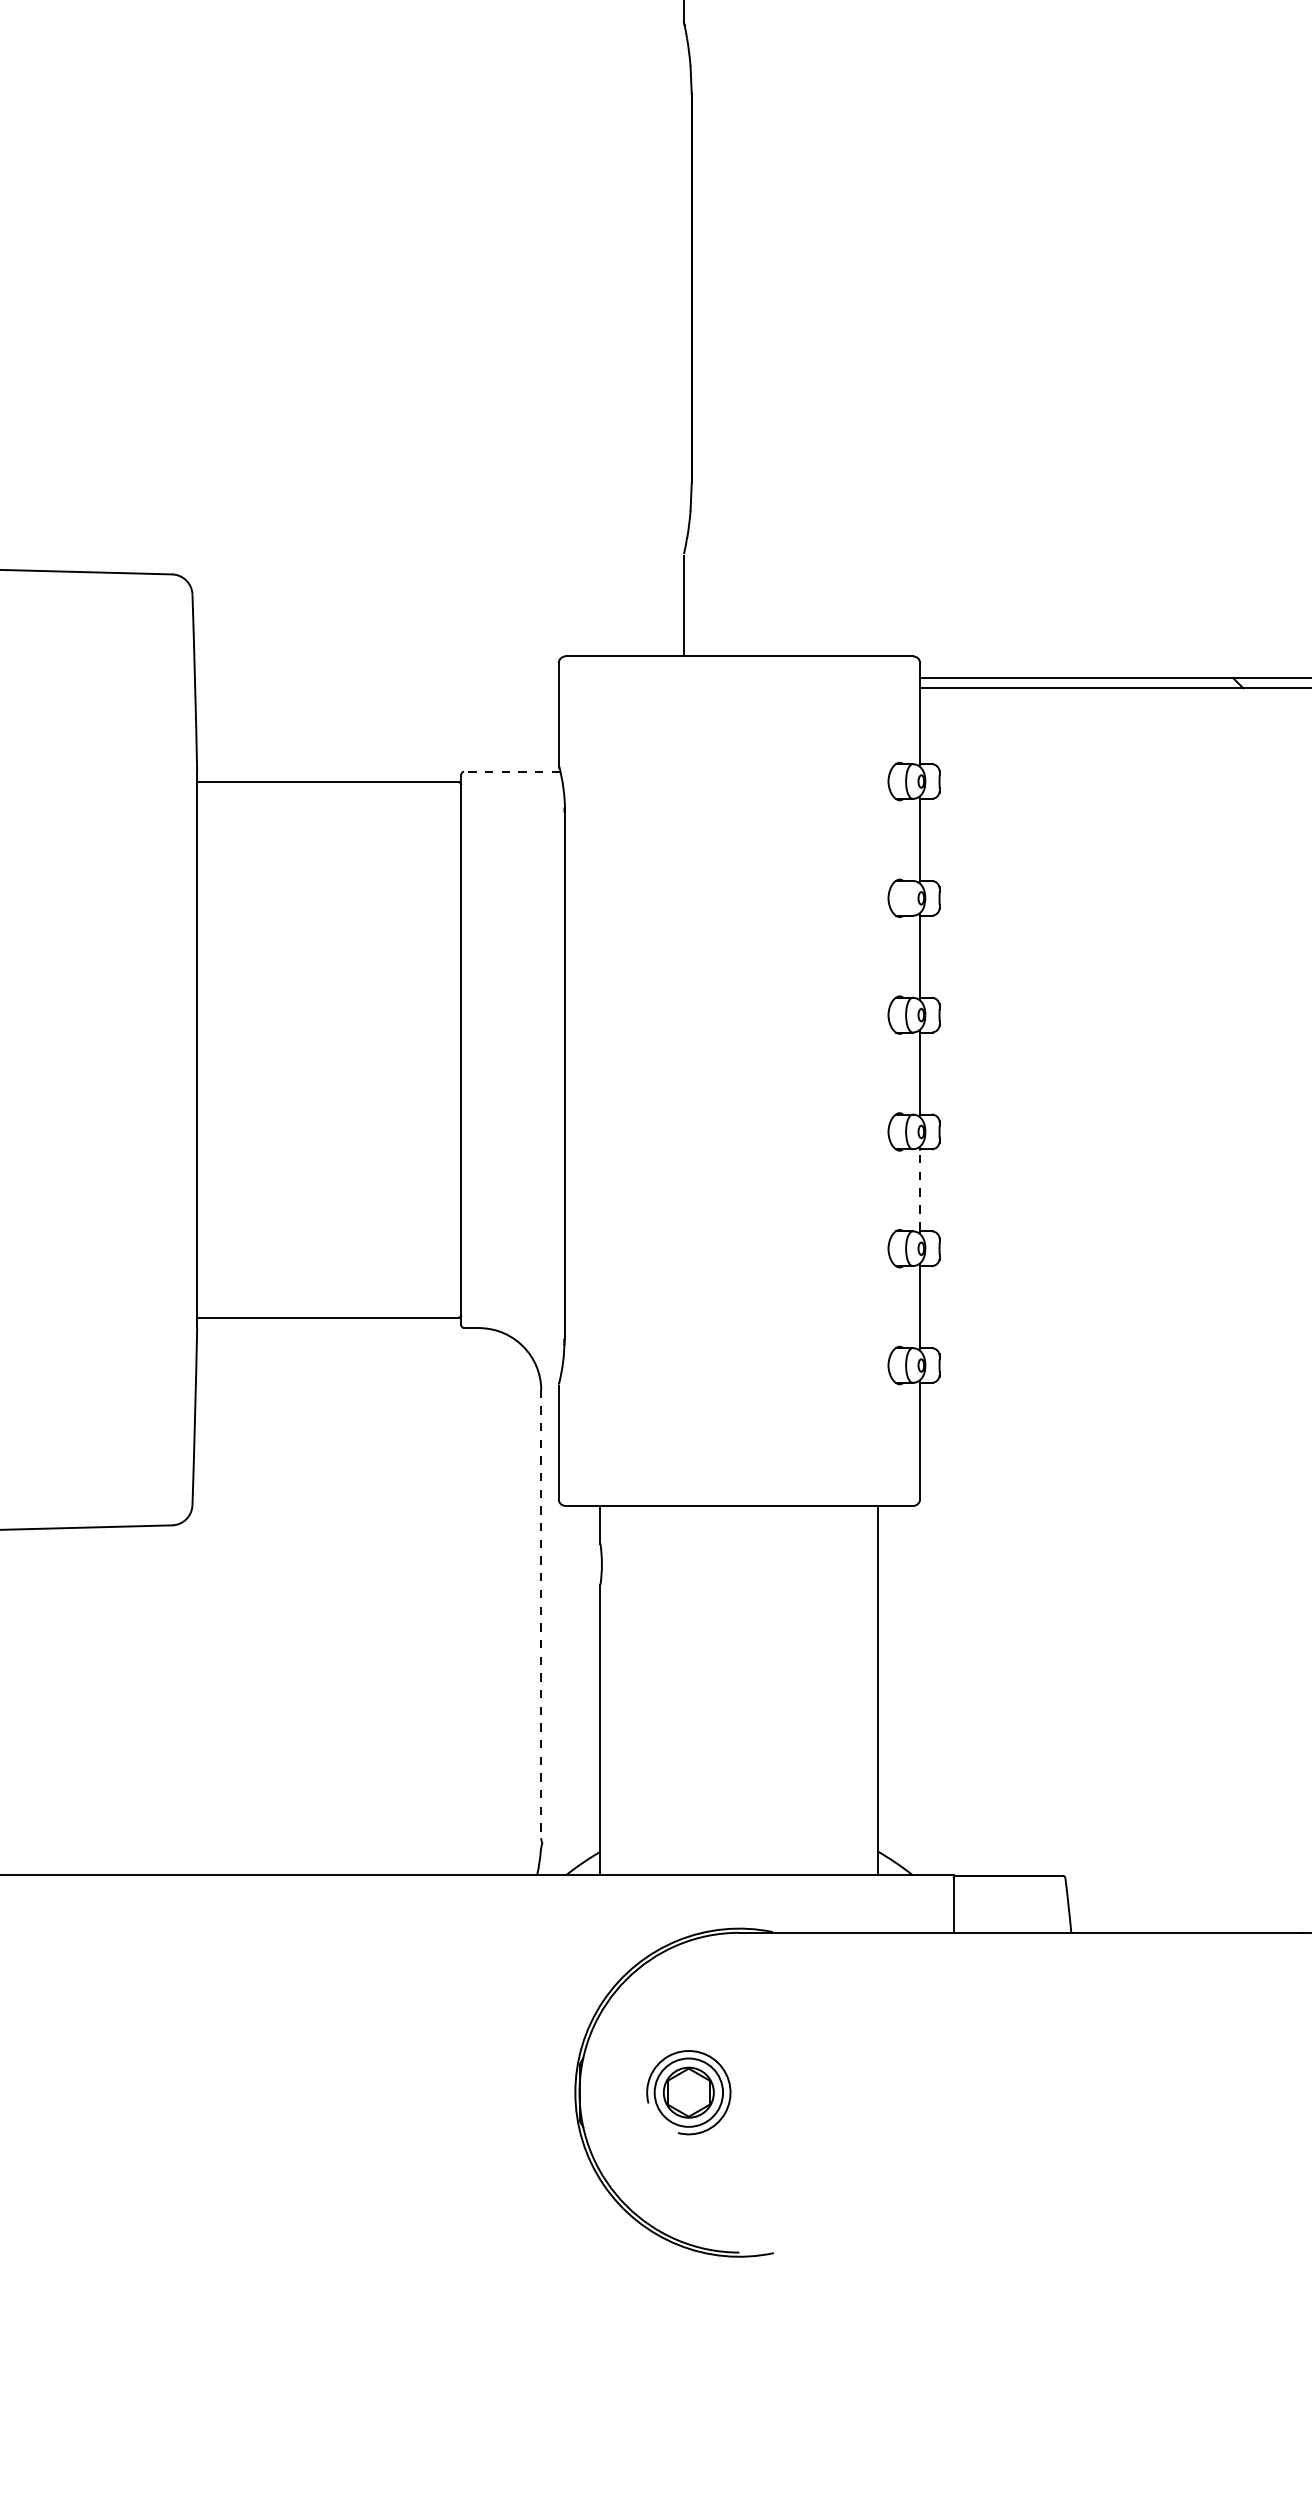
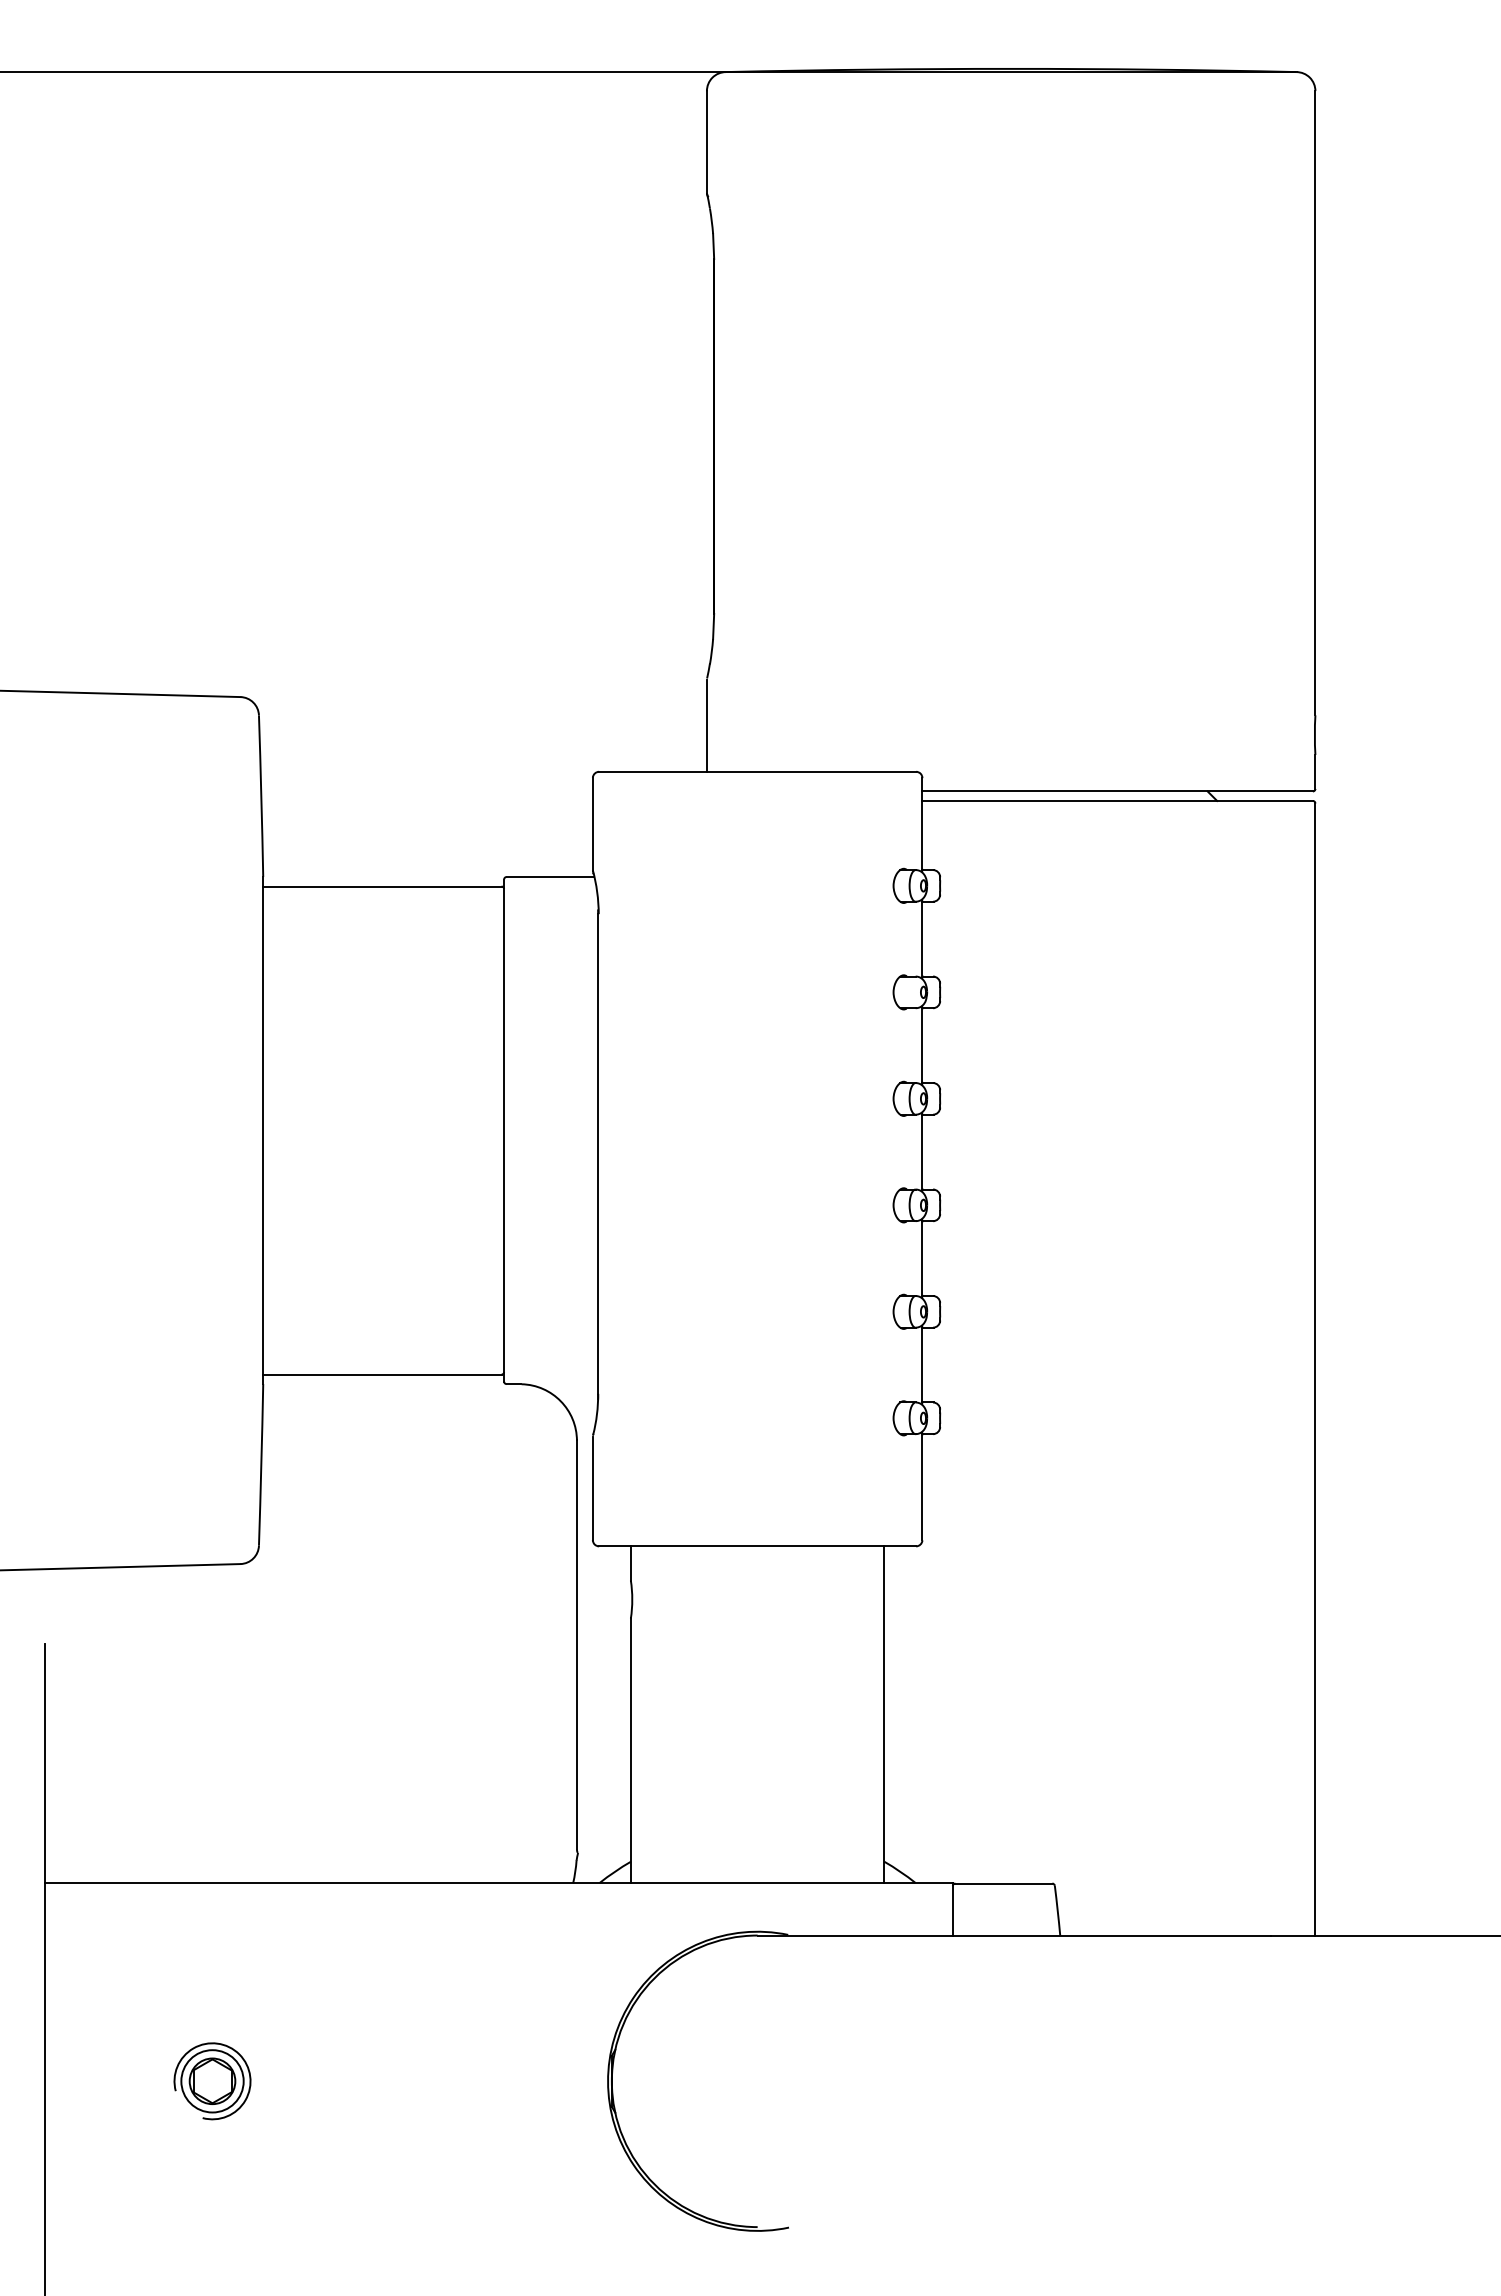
line: (512, 772) -> (550, 877), dashed -> solid
line: (920, 1190) -> (922, 1258), dashed -> solid
line: (540, 1613) -> (576, 1644), dashed -> solid
part: (688, 2092) -> (212, 2081), moved

